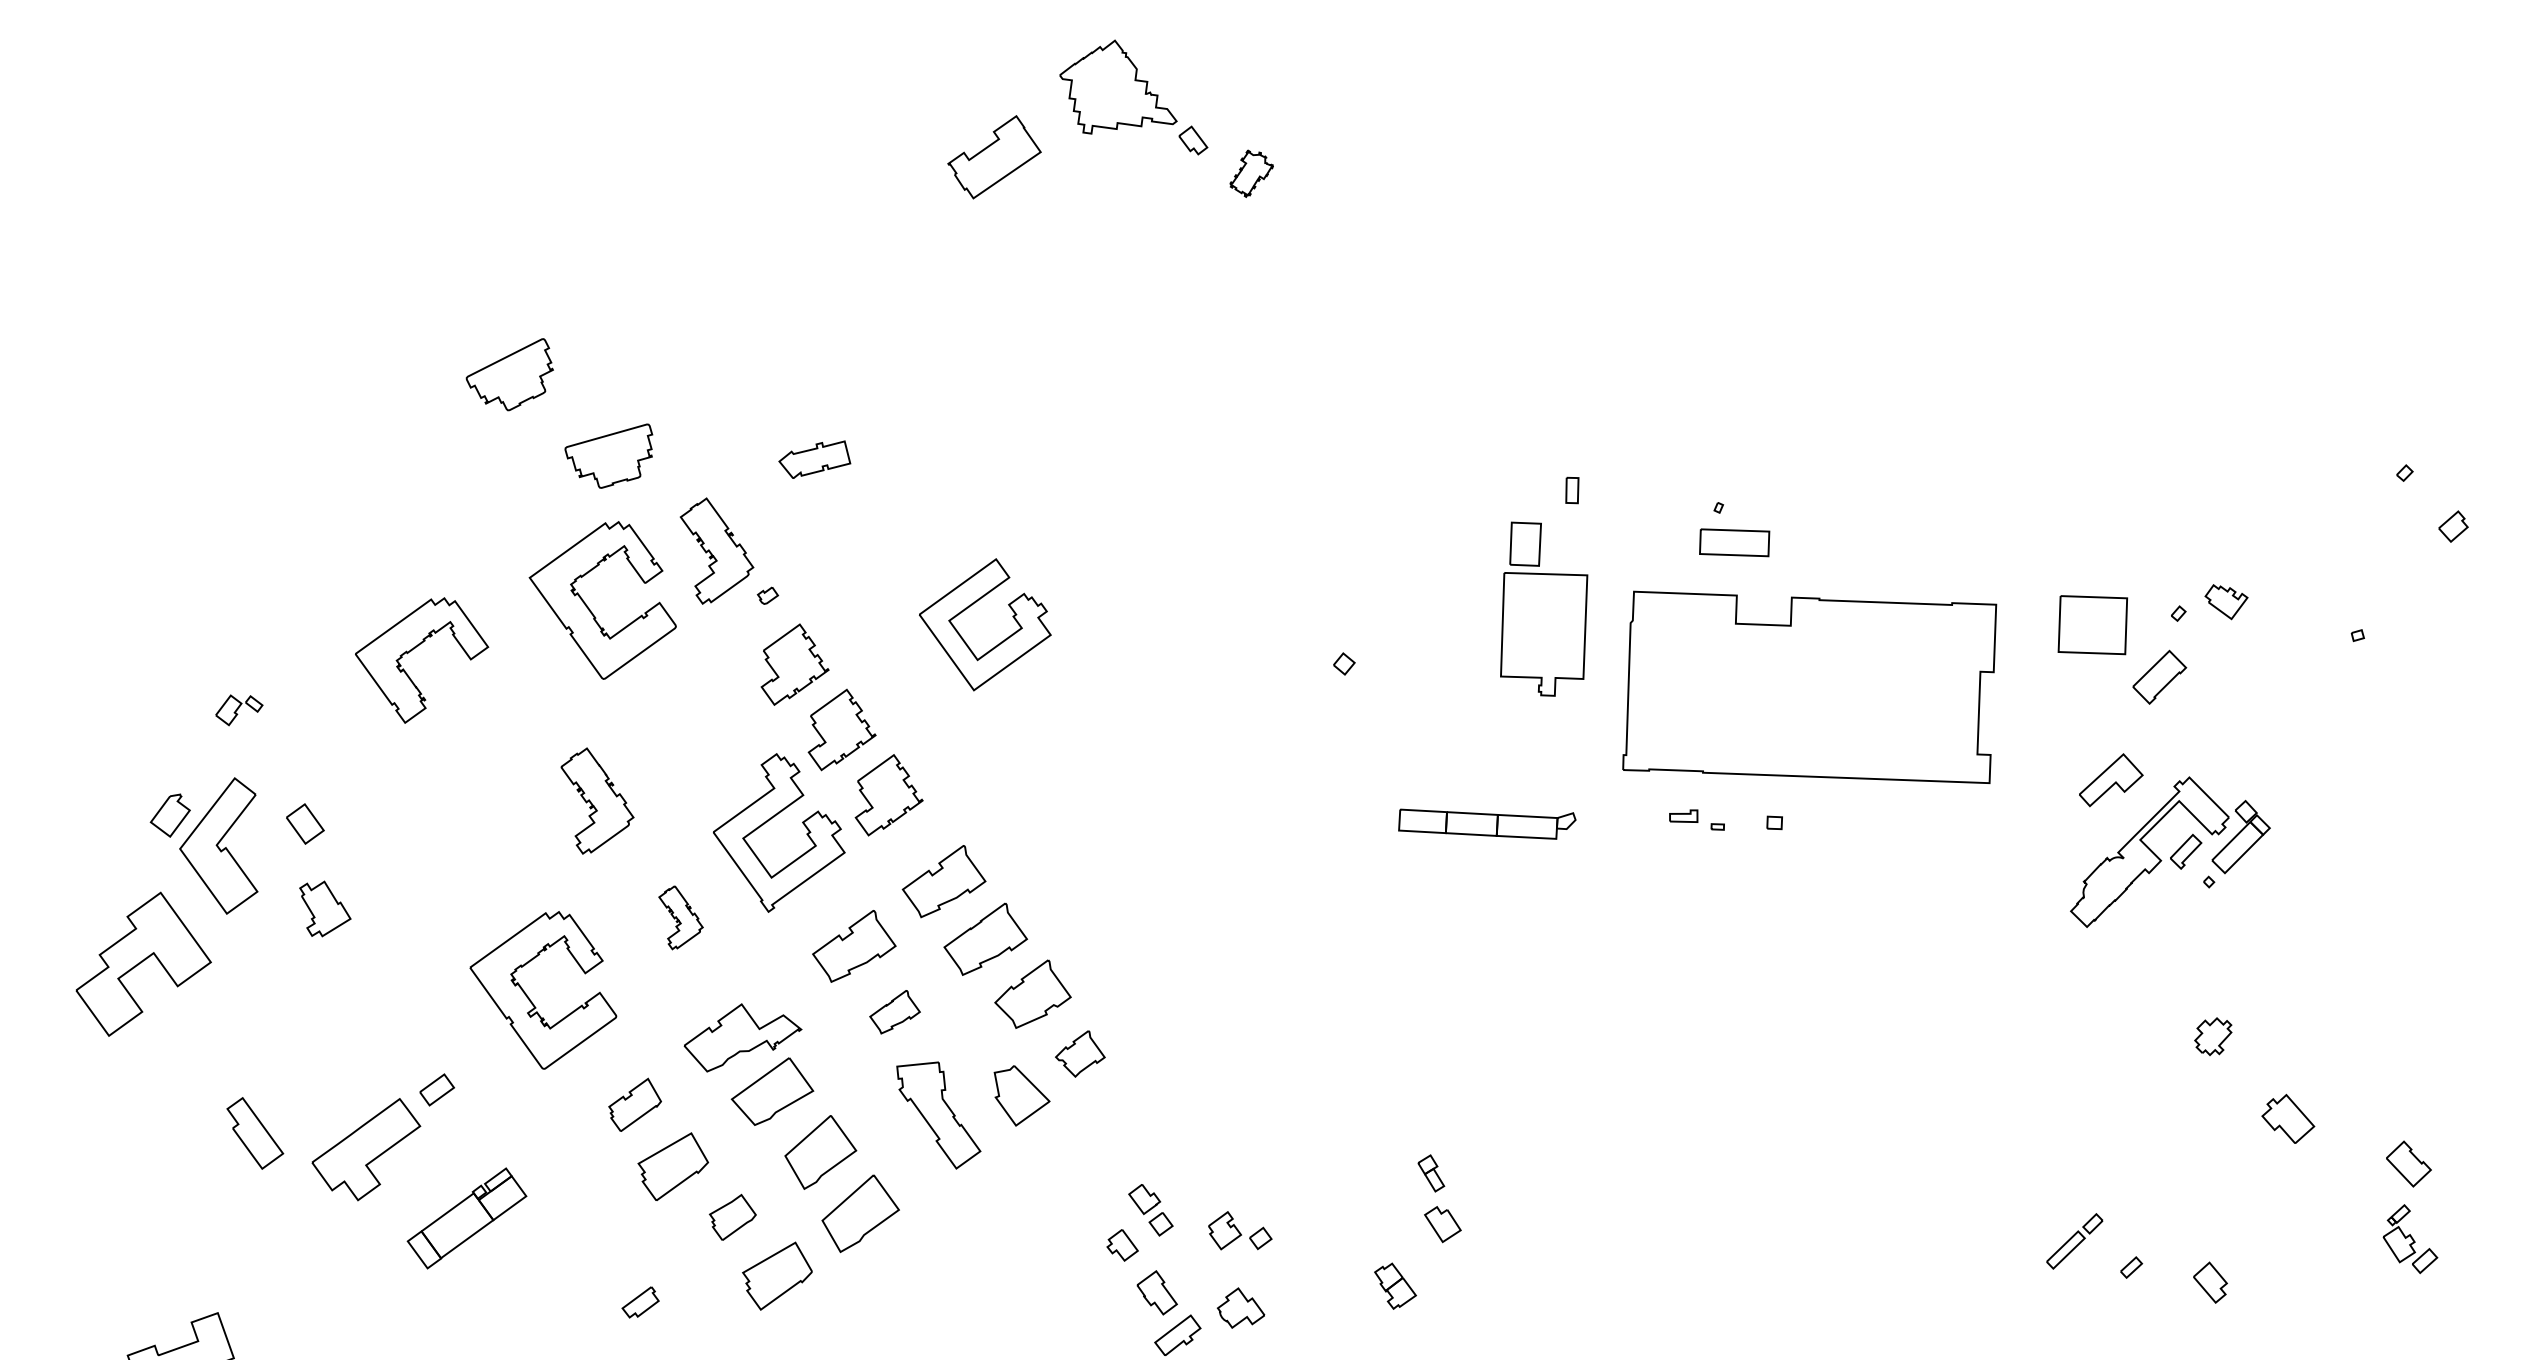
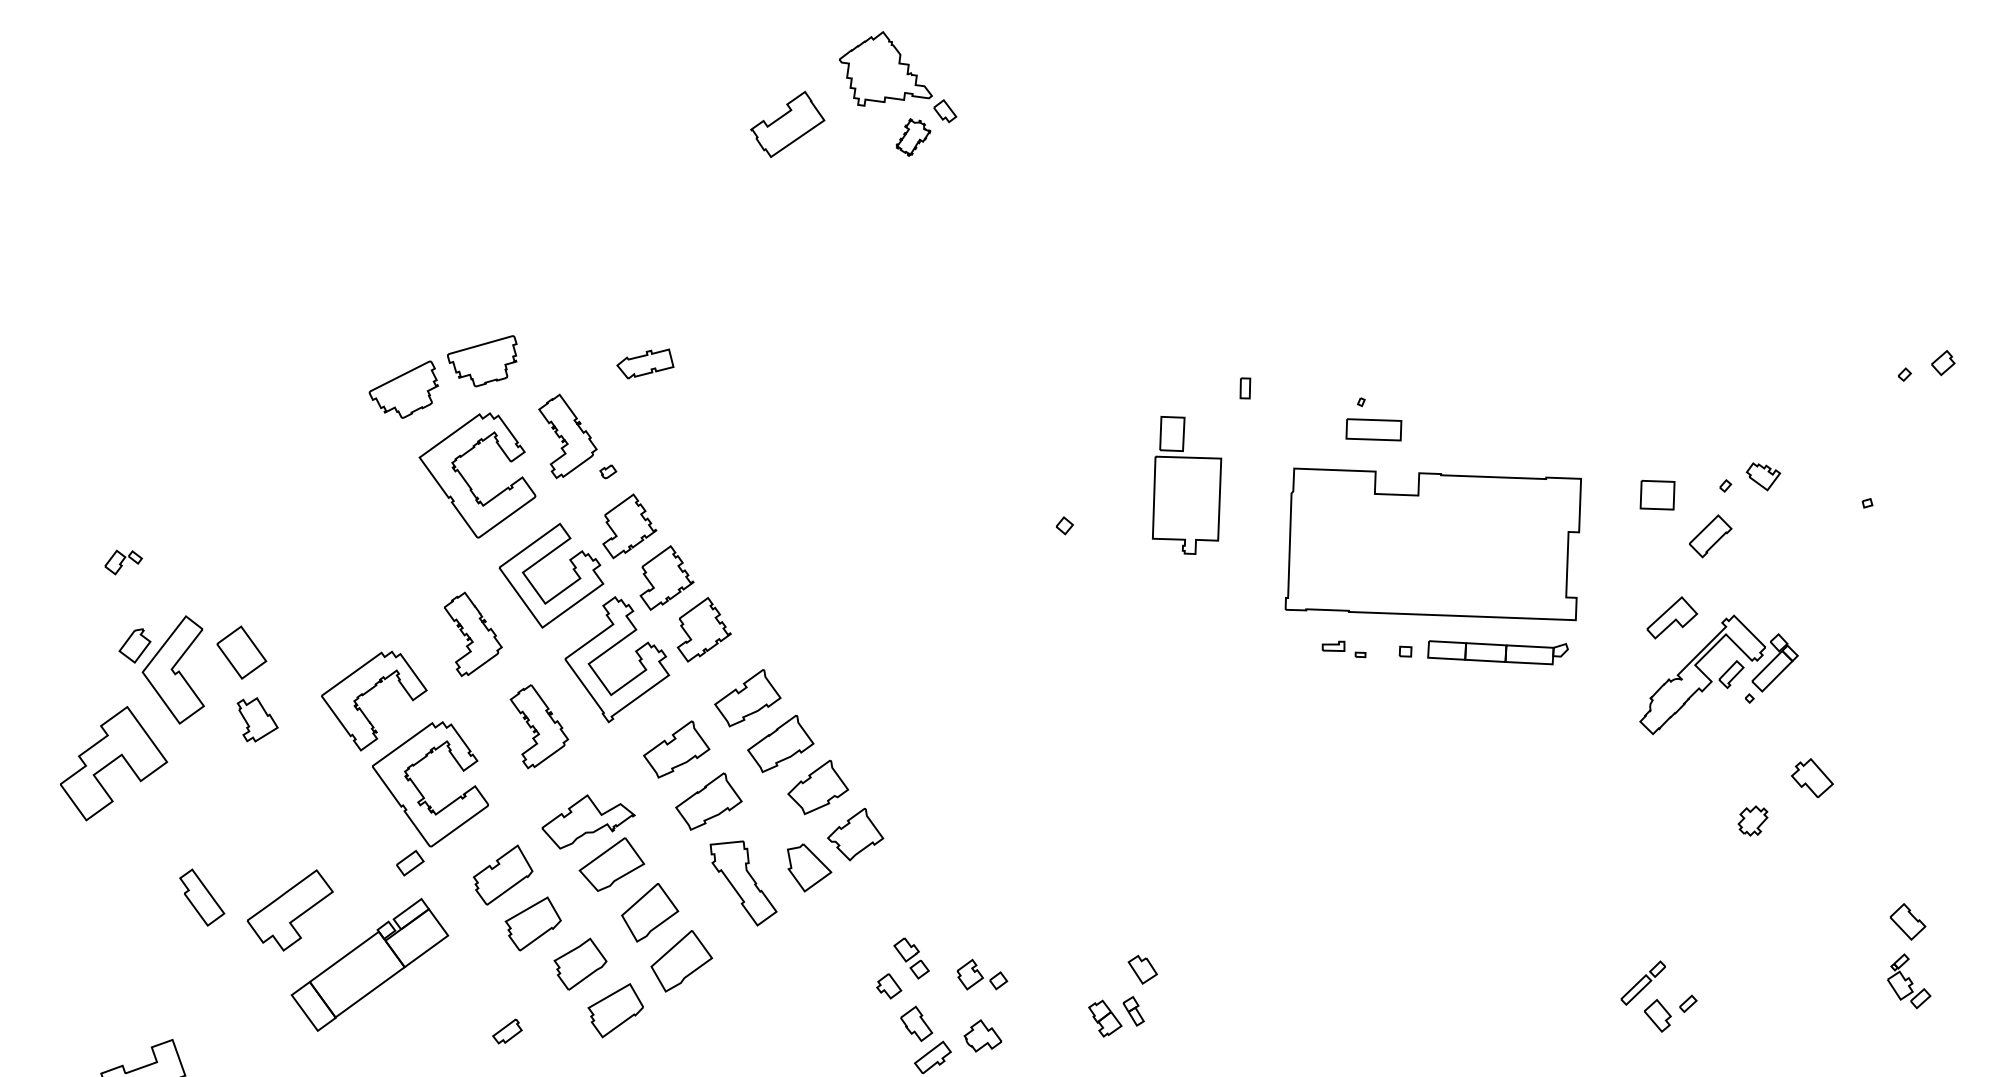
part: (1251, 173) -> (913, 137), moved
part: (509, 374) -> (403, 389), moved
part: (2453, 527) -> (1943, 363), moved
part: (971, 606) -> (540, 561), moved
part: (1544, 609) -> (1187, 485), moved
part: (2092, 625) -> (1657, 495), size x0.62
part: (414, 649) -> (368, 692), moved
part: (239, 710) -> (123, 562), moved
part: (304, 823) -> (241, 652), size x1.67
part: (1486, 823) -> (1497, 652), moved
part: (681, 917) -> (539, 726), size x1.67
part: (894, 1012) -> (708, 801), size x1.67
part: (1080, 1053) -> (855, 834), size x1.43
part: (437, 1089) -> (410, 862), moved
part: (634, 1104) -> (502, 874), size x1.43
part: (2288, 1118) -> (1812, 777), moved
part: (1431, 1173) -> (1133, 1011), moved
part: (732, 1216) -> (580, 963), size x1.43
part: (466, 1217) -> (369, 964), size x1.67
part: (2210, 1282) -> (1657, 1015), moved

